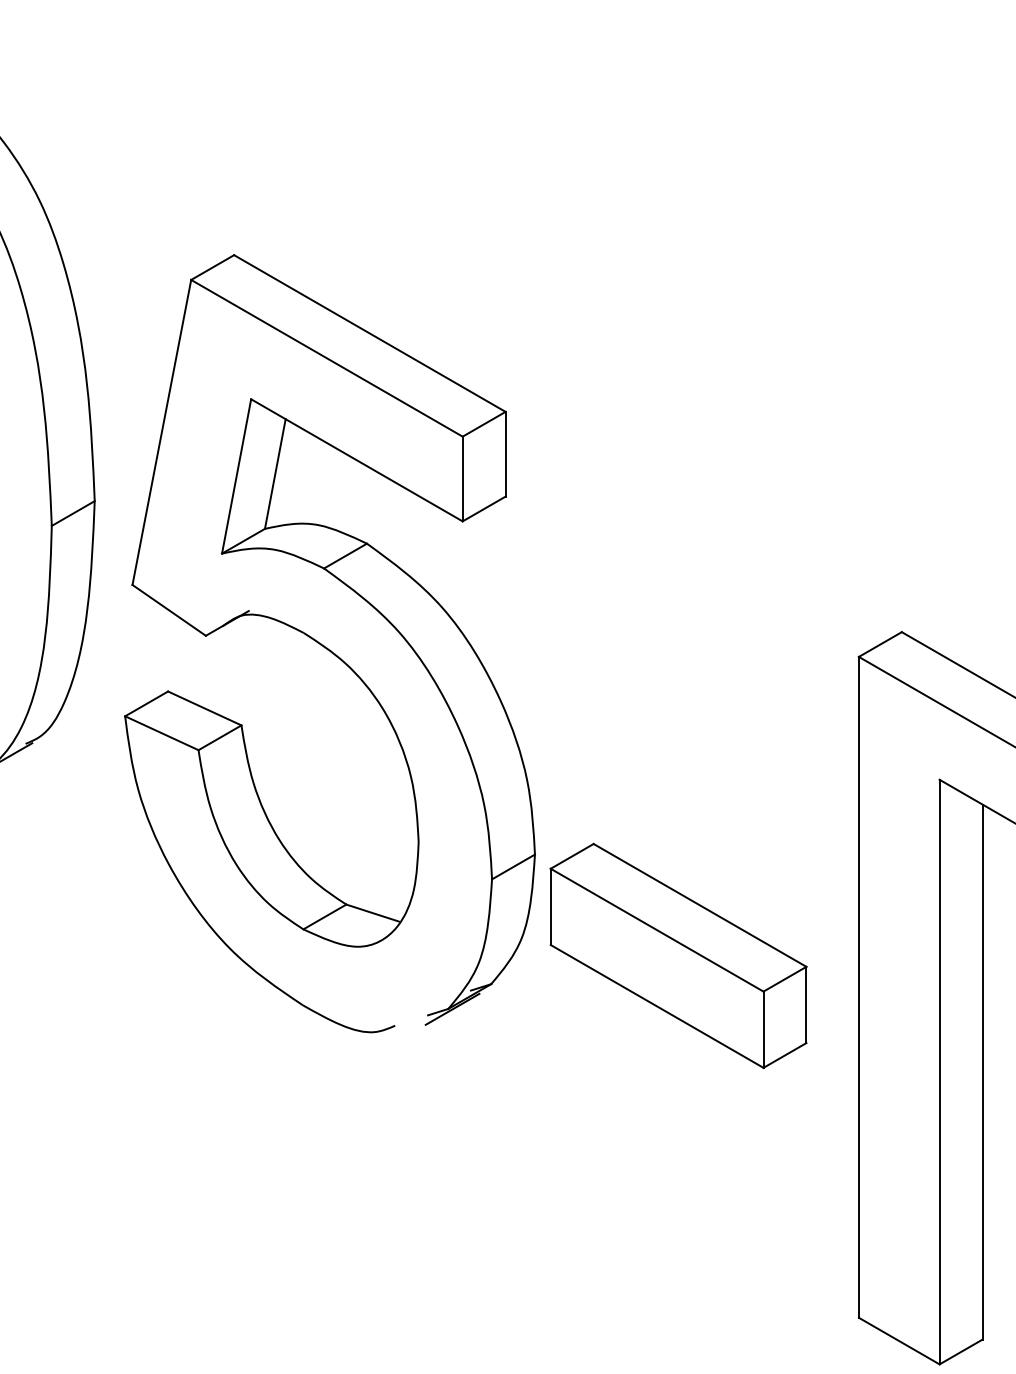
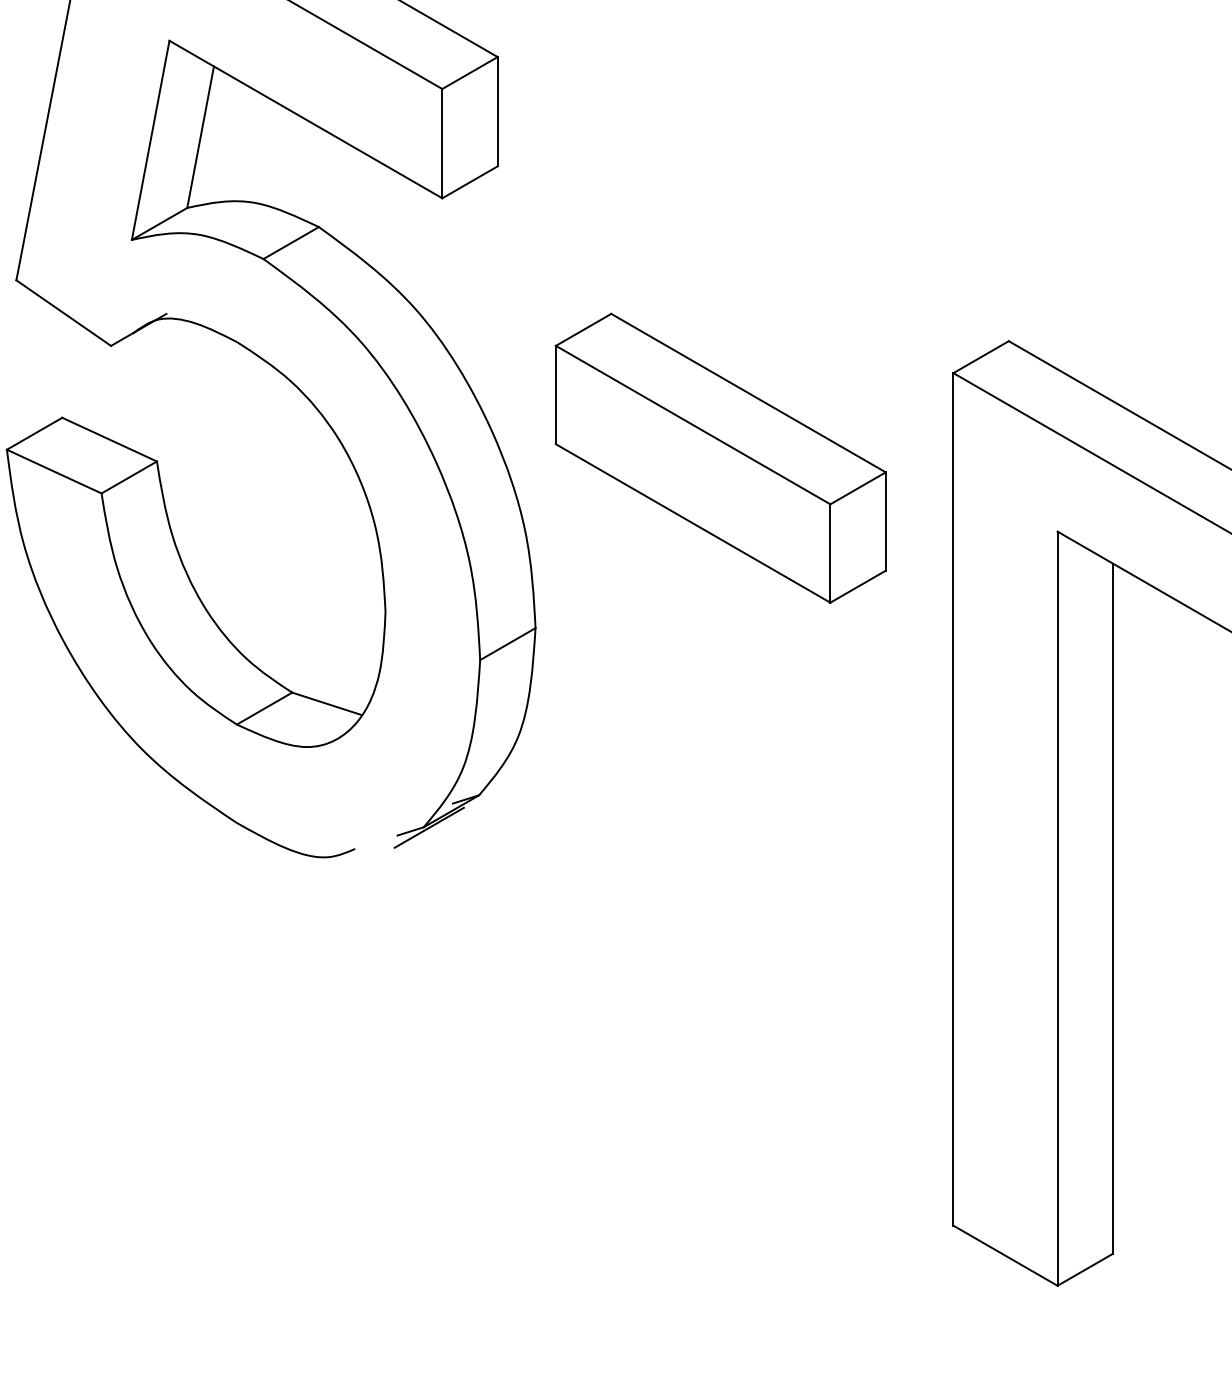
part: (678, 955) -> (720, 457), moved

